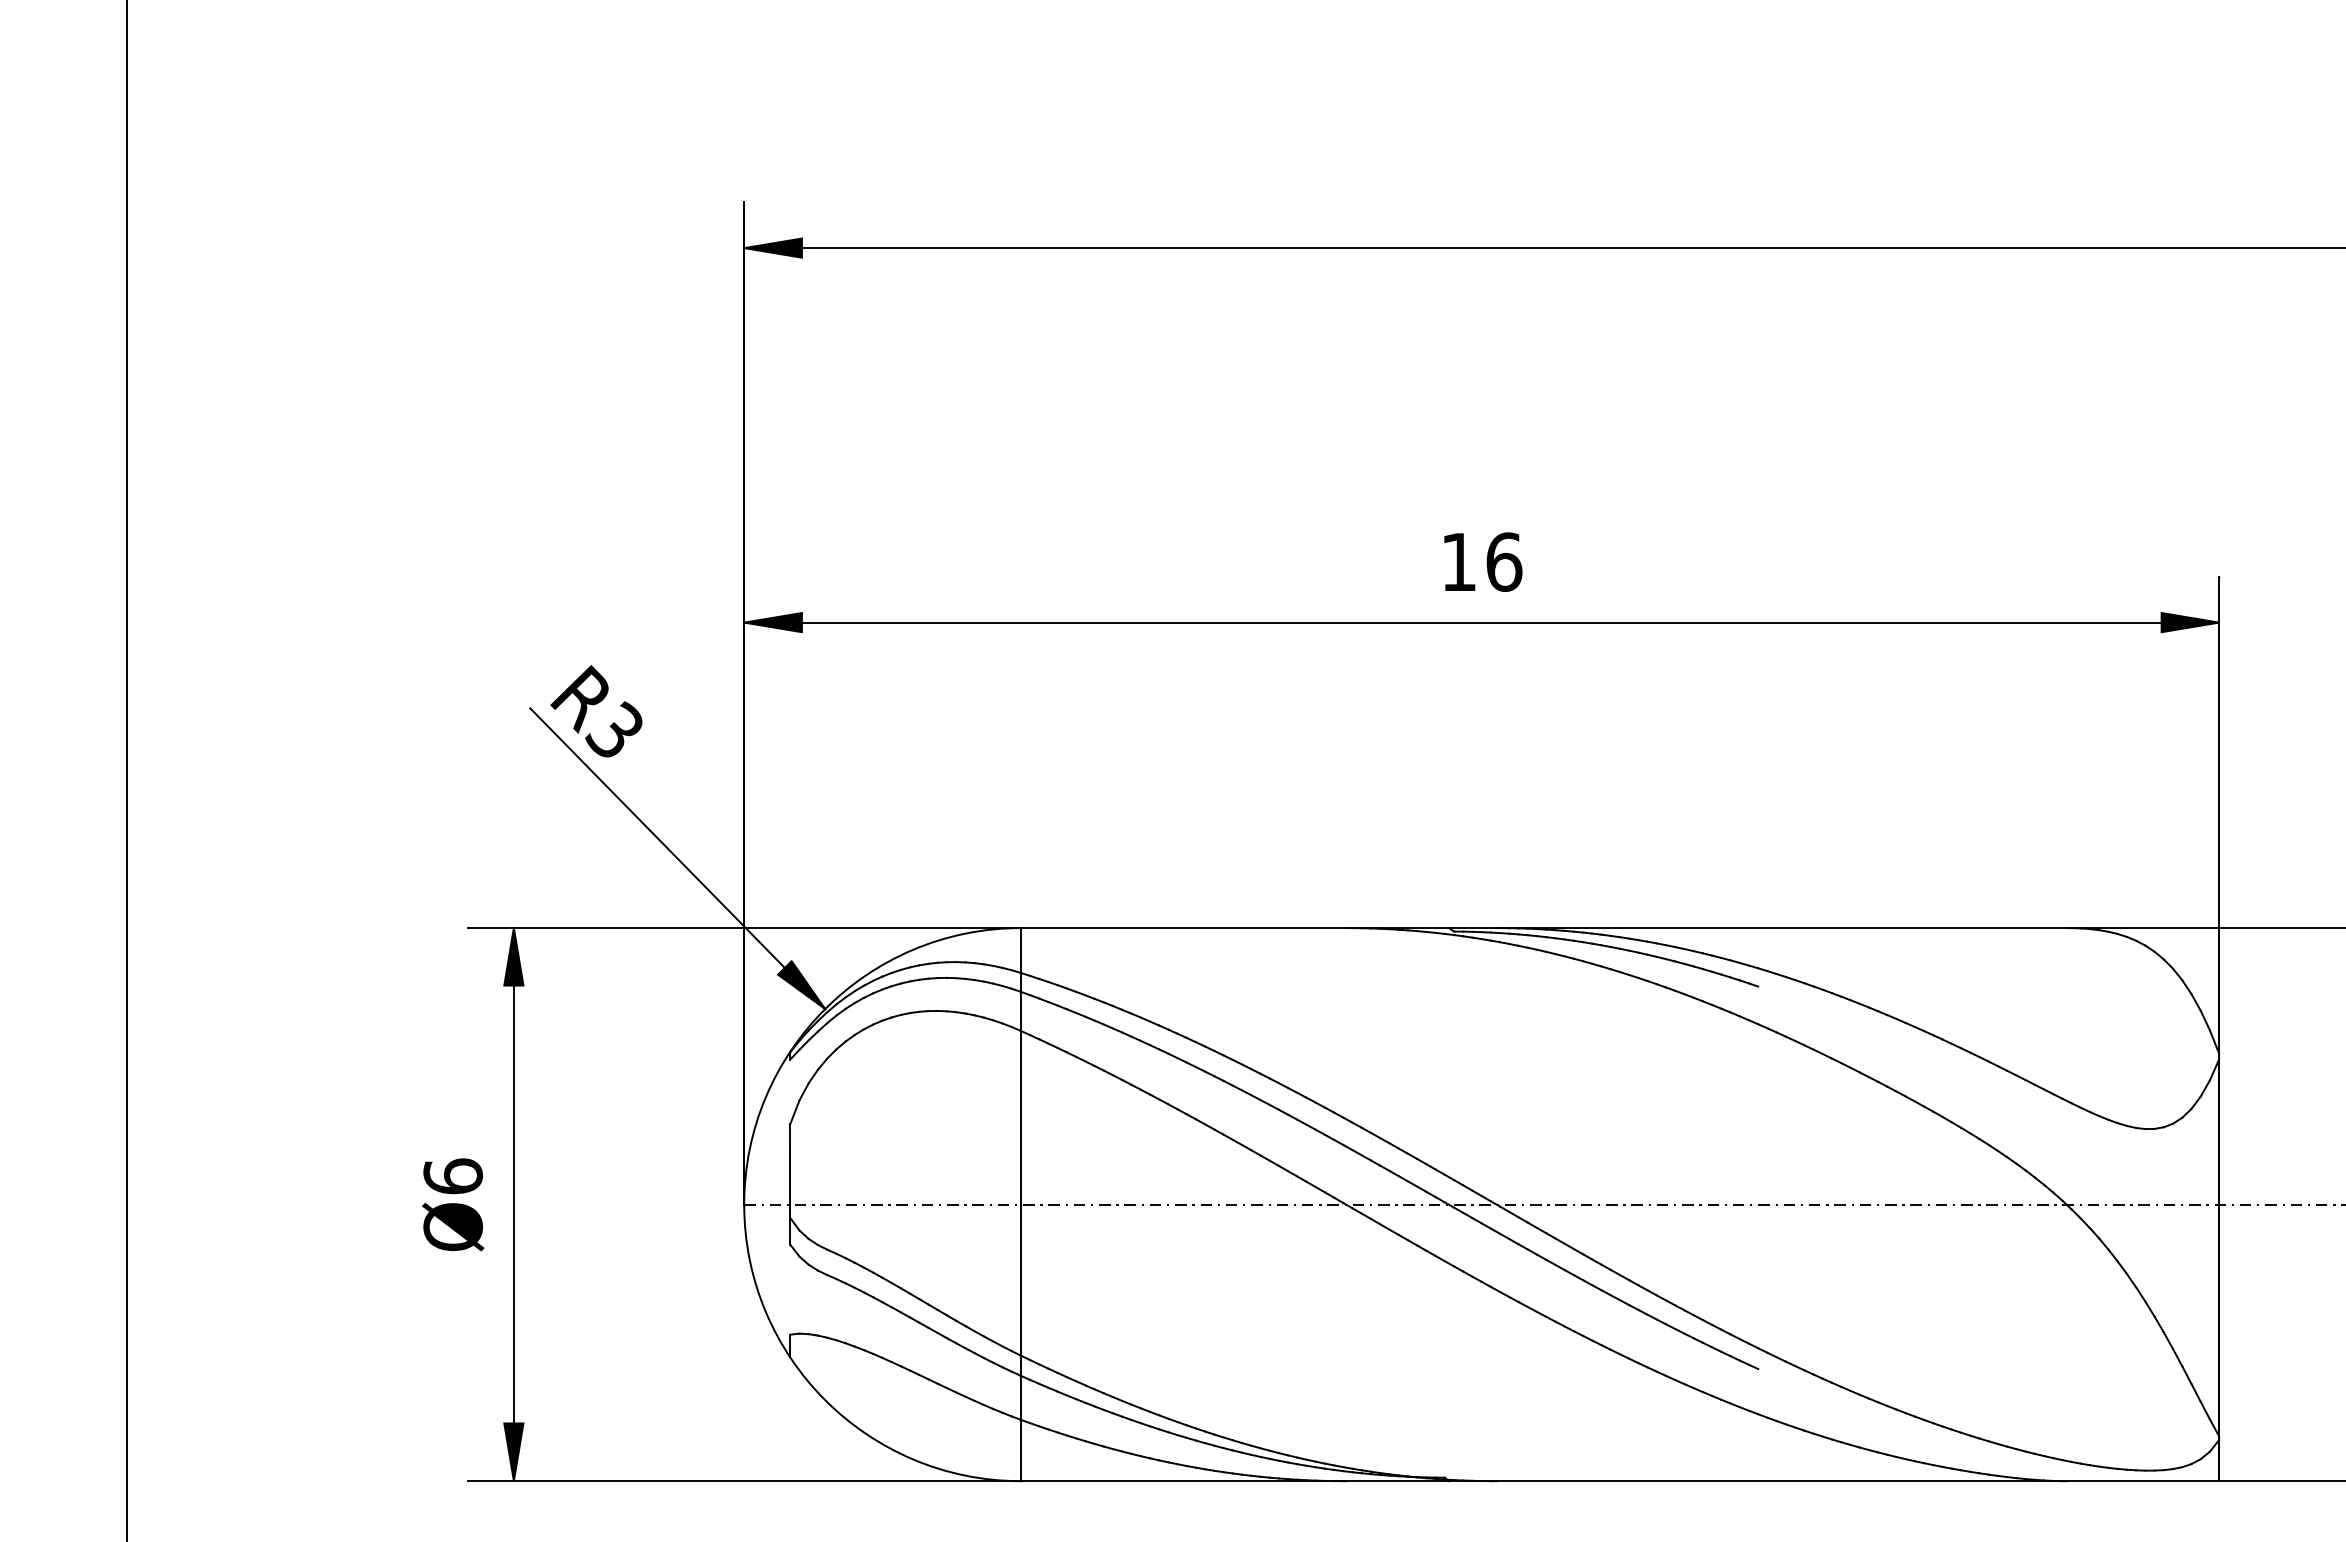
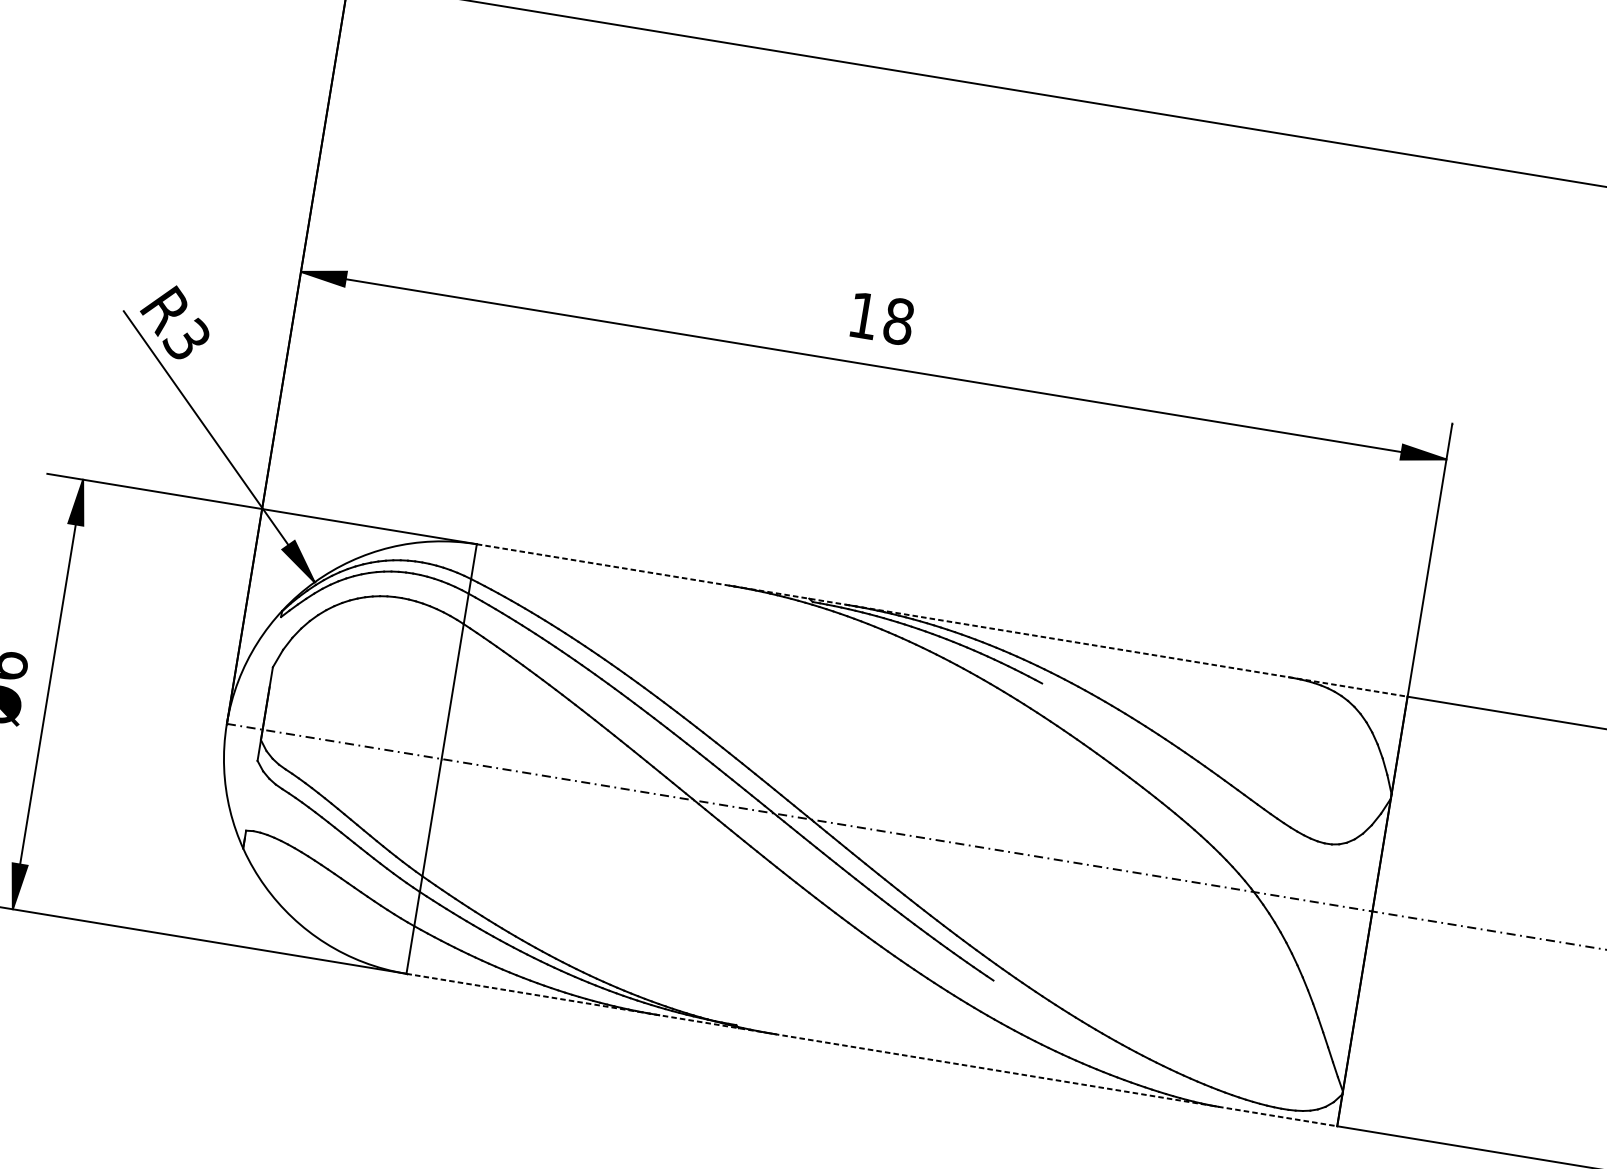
text: (1504, 561) -> (899, 321), 16 -> 18
line: (1620, 928) -> (942, 620), solid -> dashed
line: (1620, 1481) -> (872, 1050), solid -> dashed

